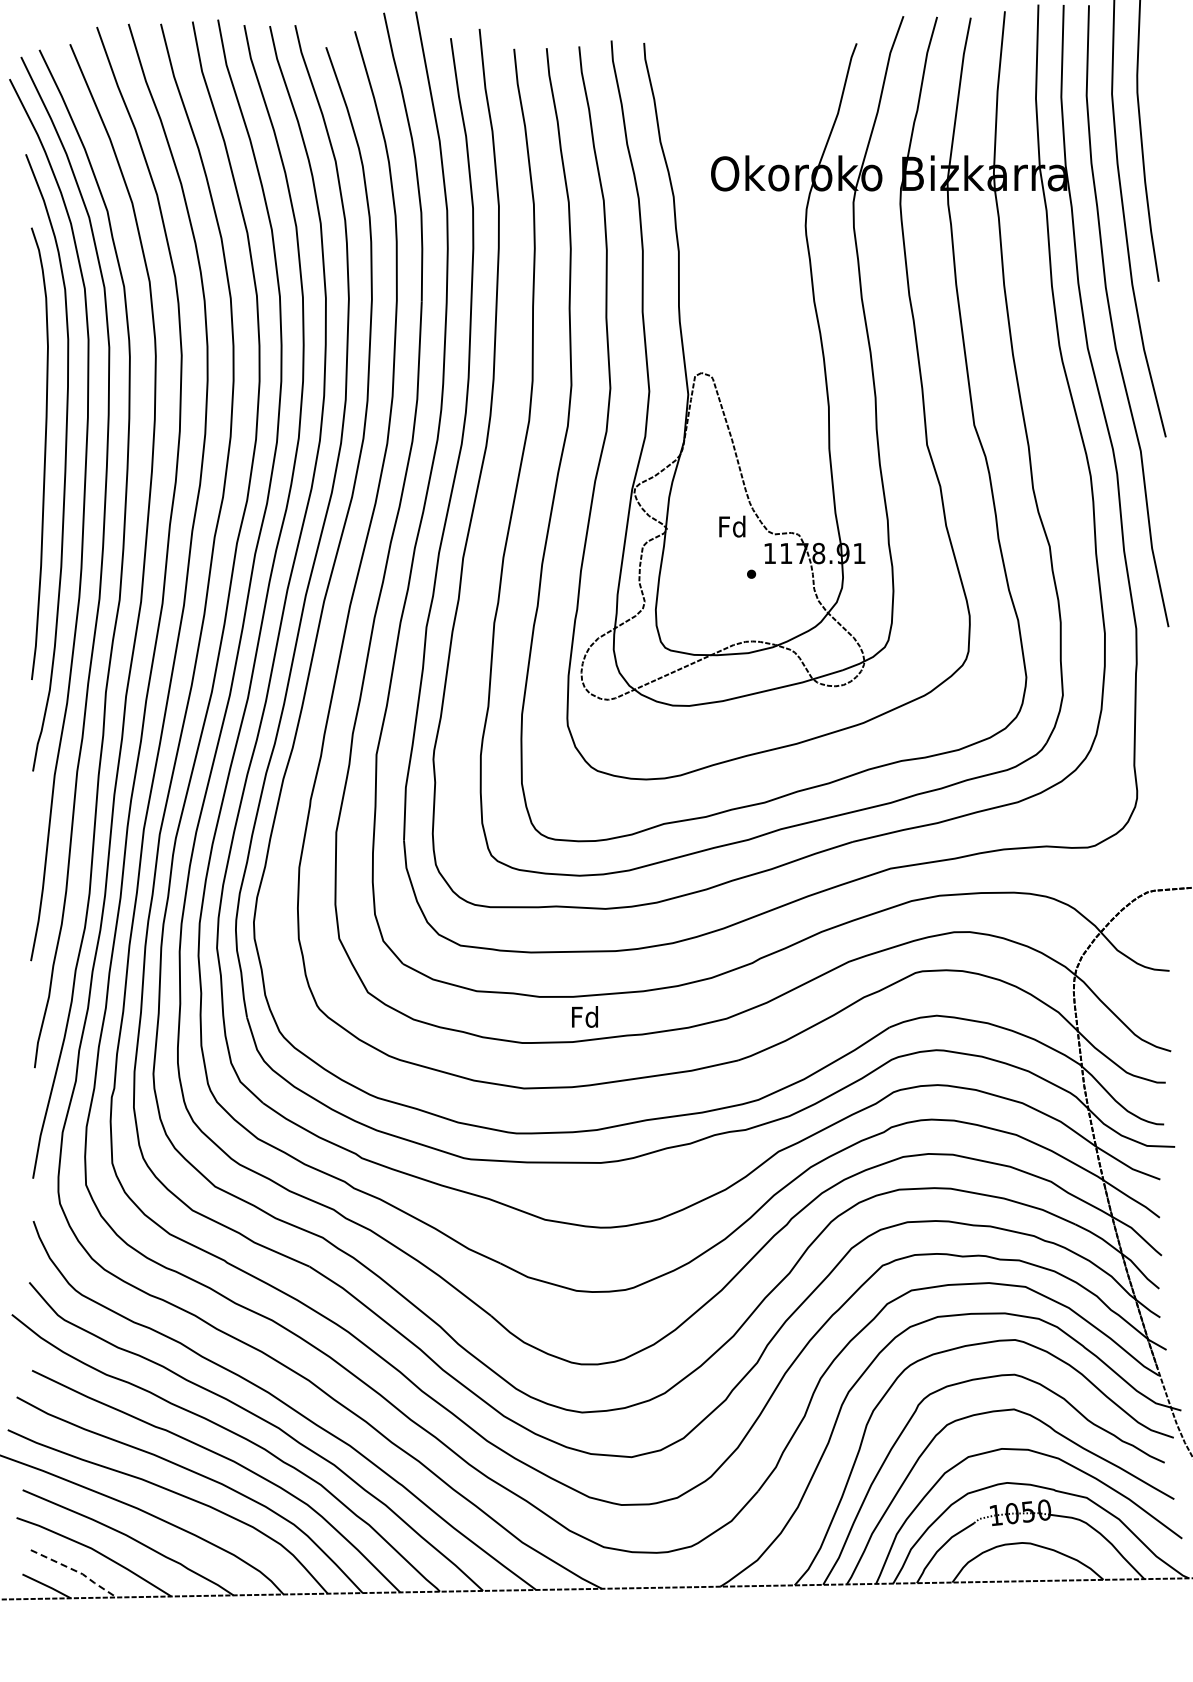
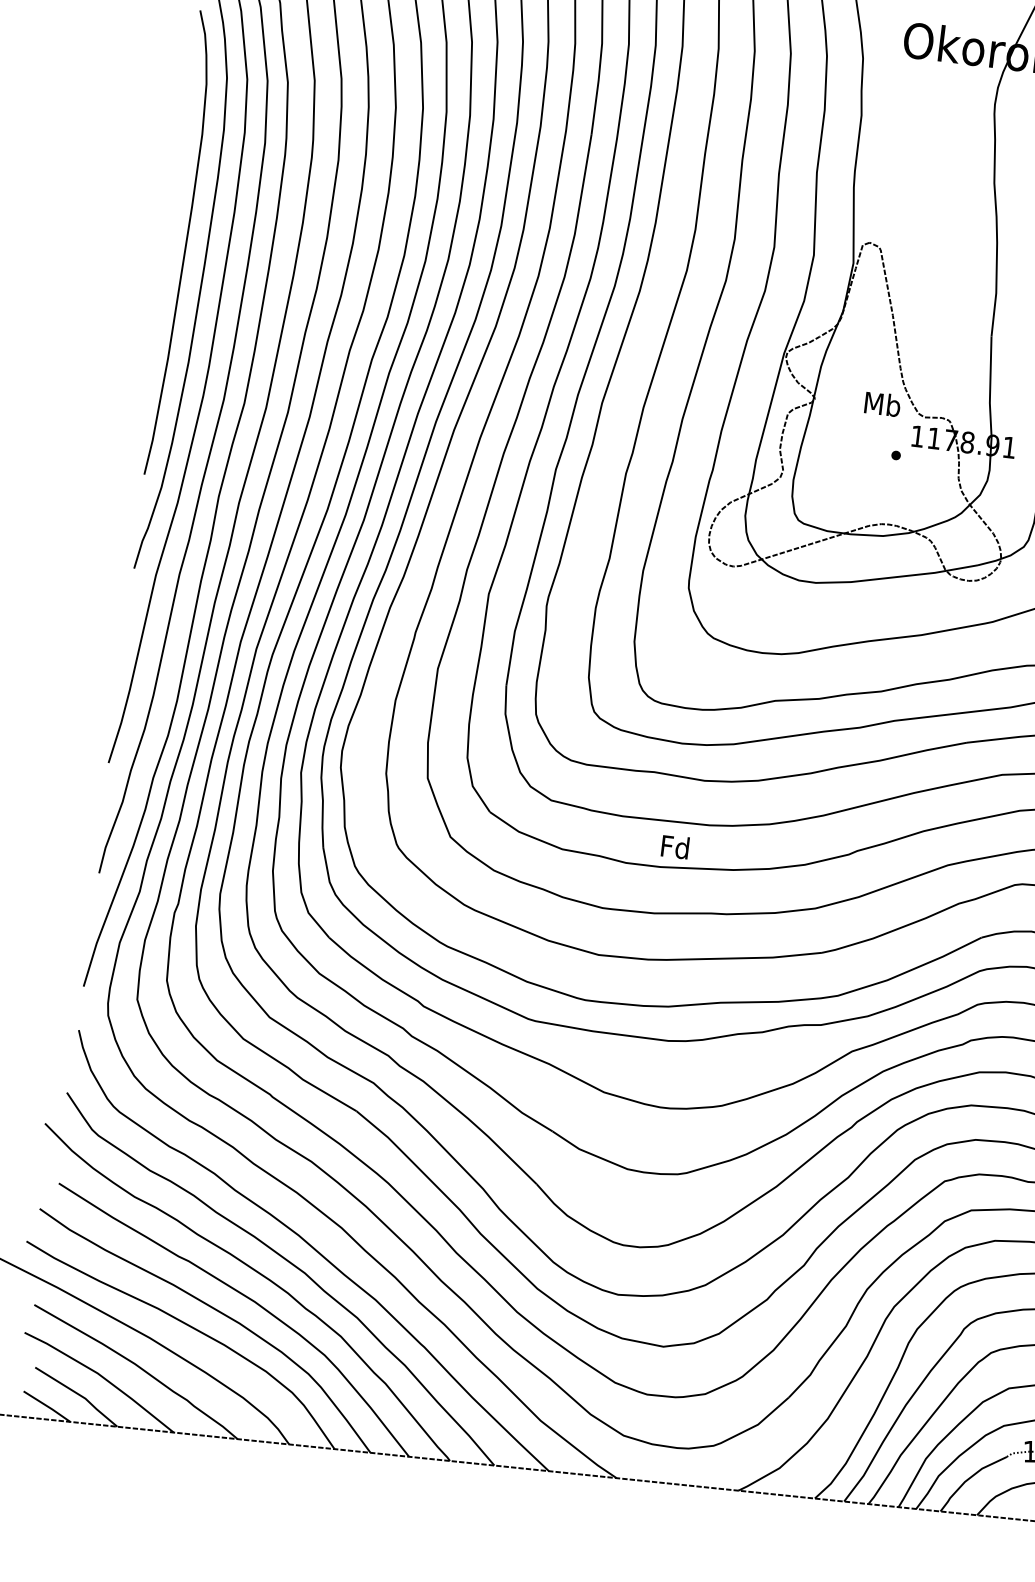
text: (732, 526) -> (882, 404), Fd -> Mb
text: (584, 1016) -> (674, 846), moved
line: (76, 1571) -> (79, 1395), dashed -> solid

